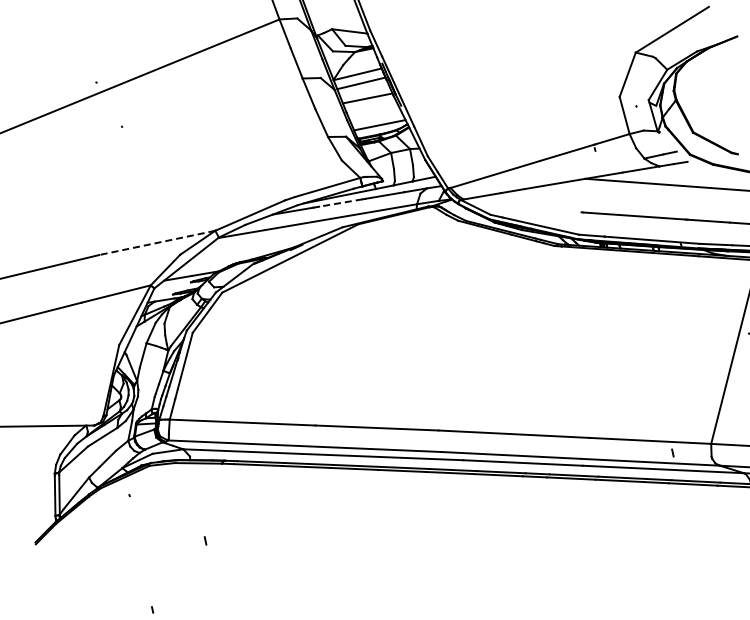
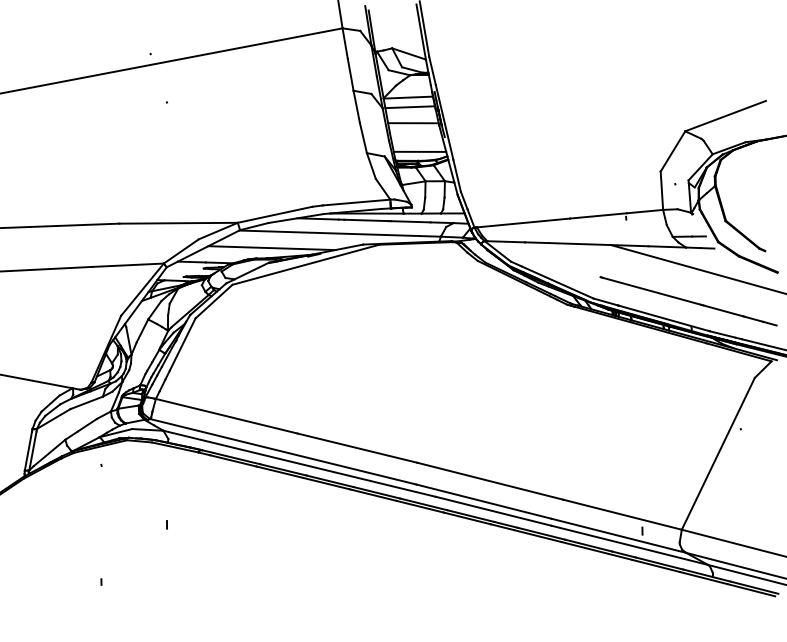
line: (339, 203) -> (365, 220), dashed -> solid
line: (157, 243) -> (178, 223), dashed -> solid
line: (253, 249) -> (271, 248), added

